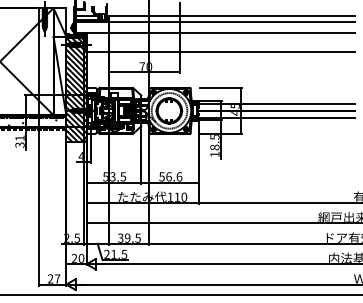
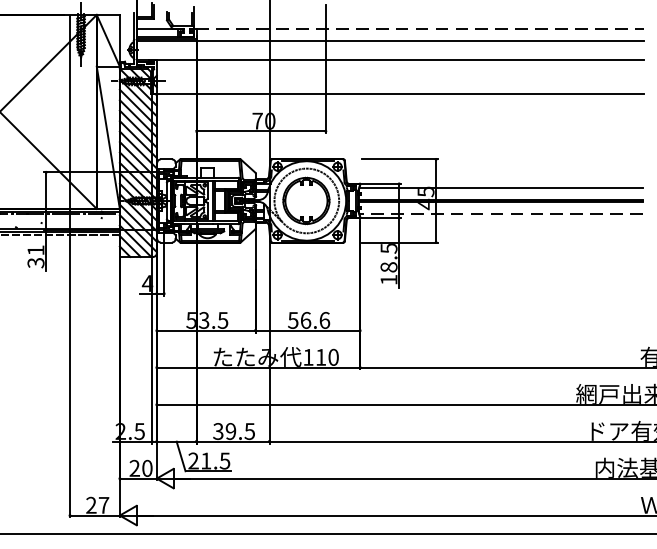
line: (232, 16) -> (420, 29), solid -> dashed
line: (276, 118) -> (500, 214), solid -> dashed

